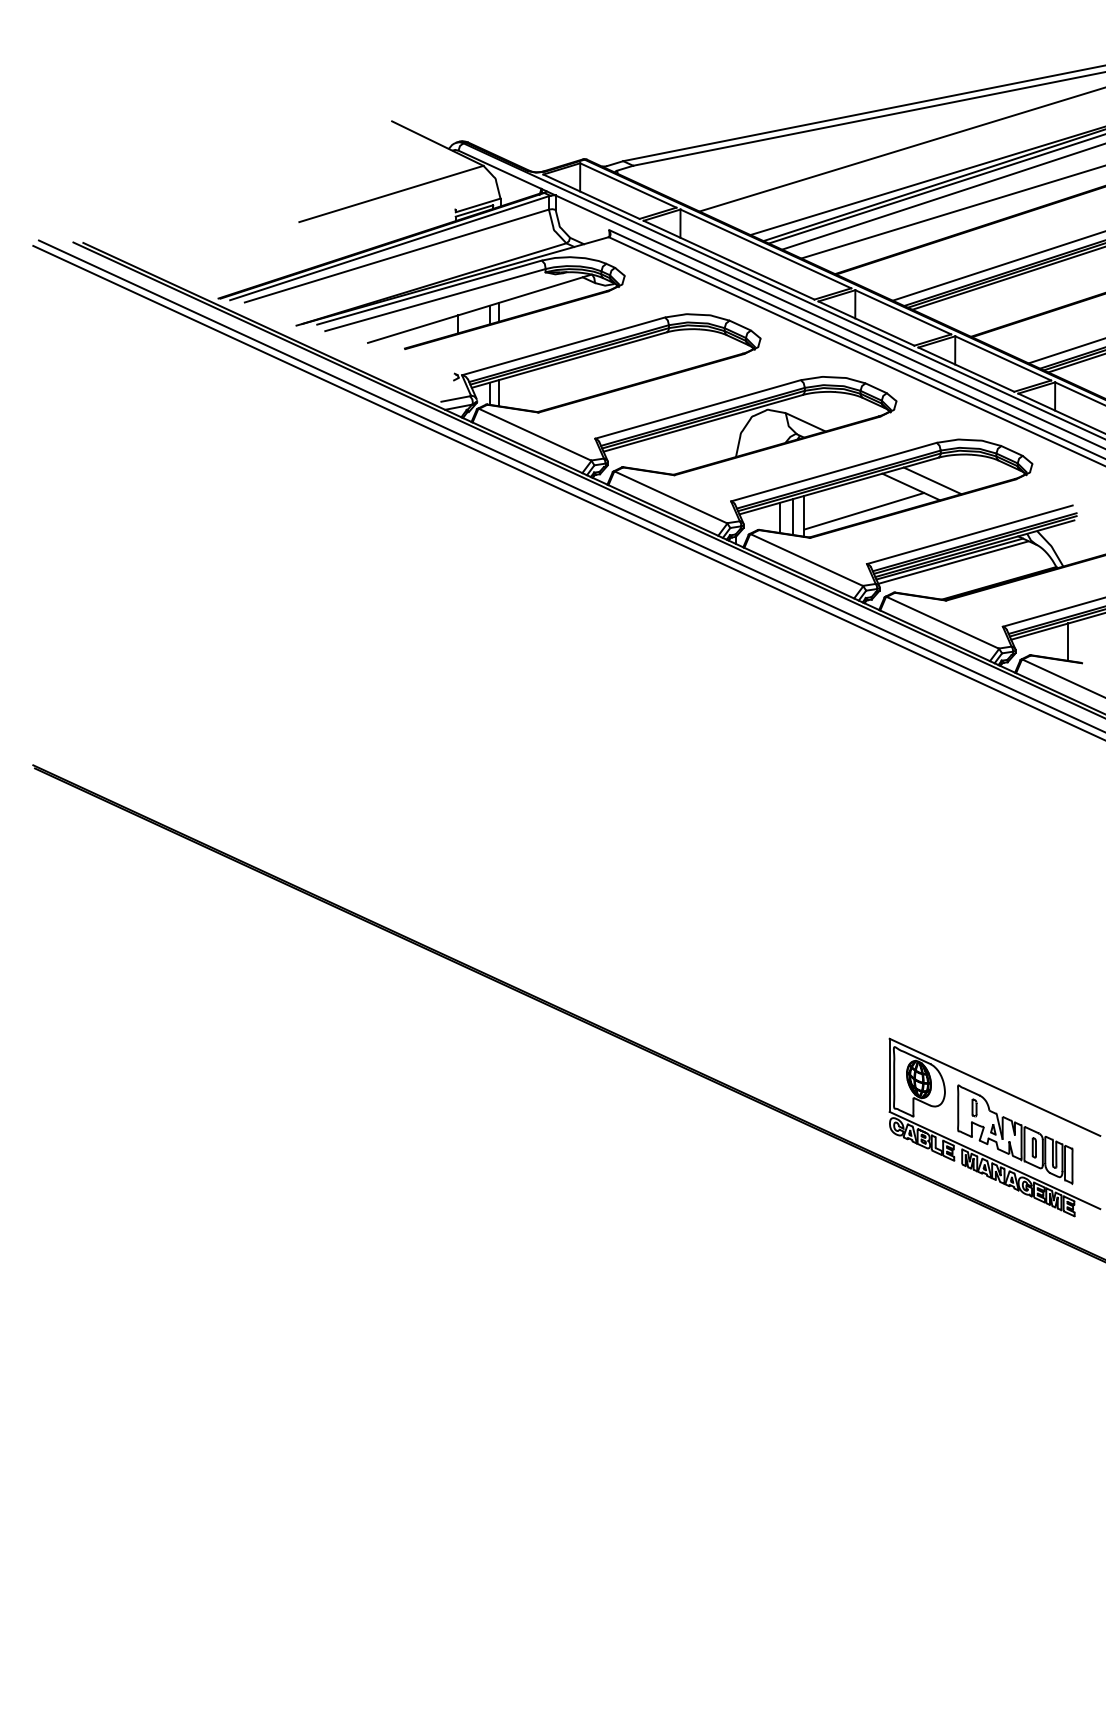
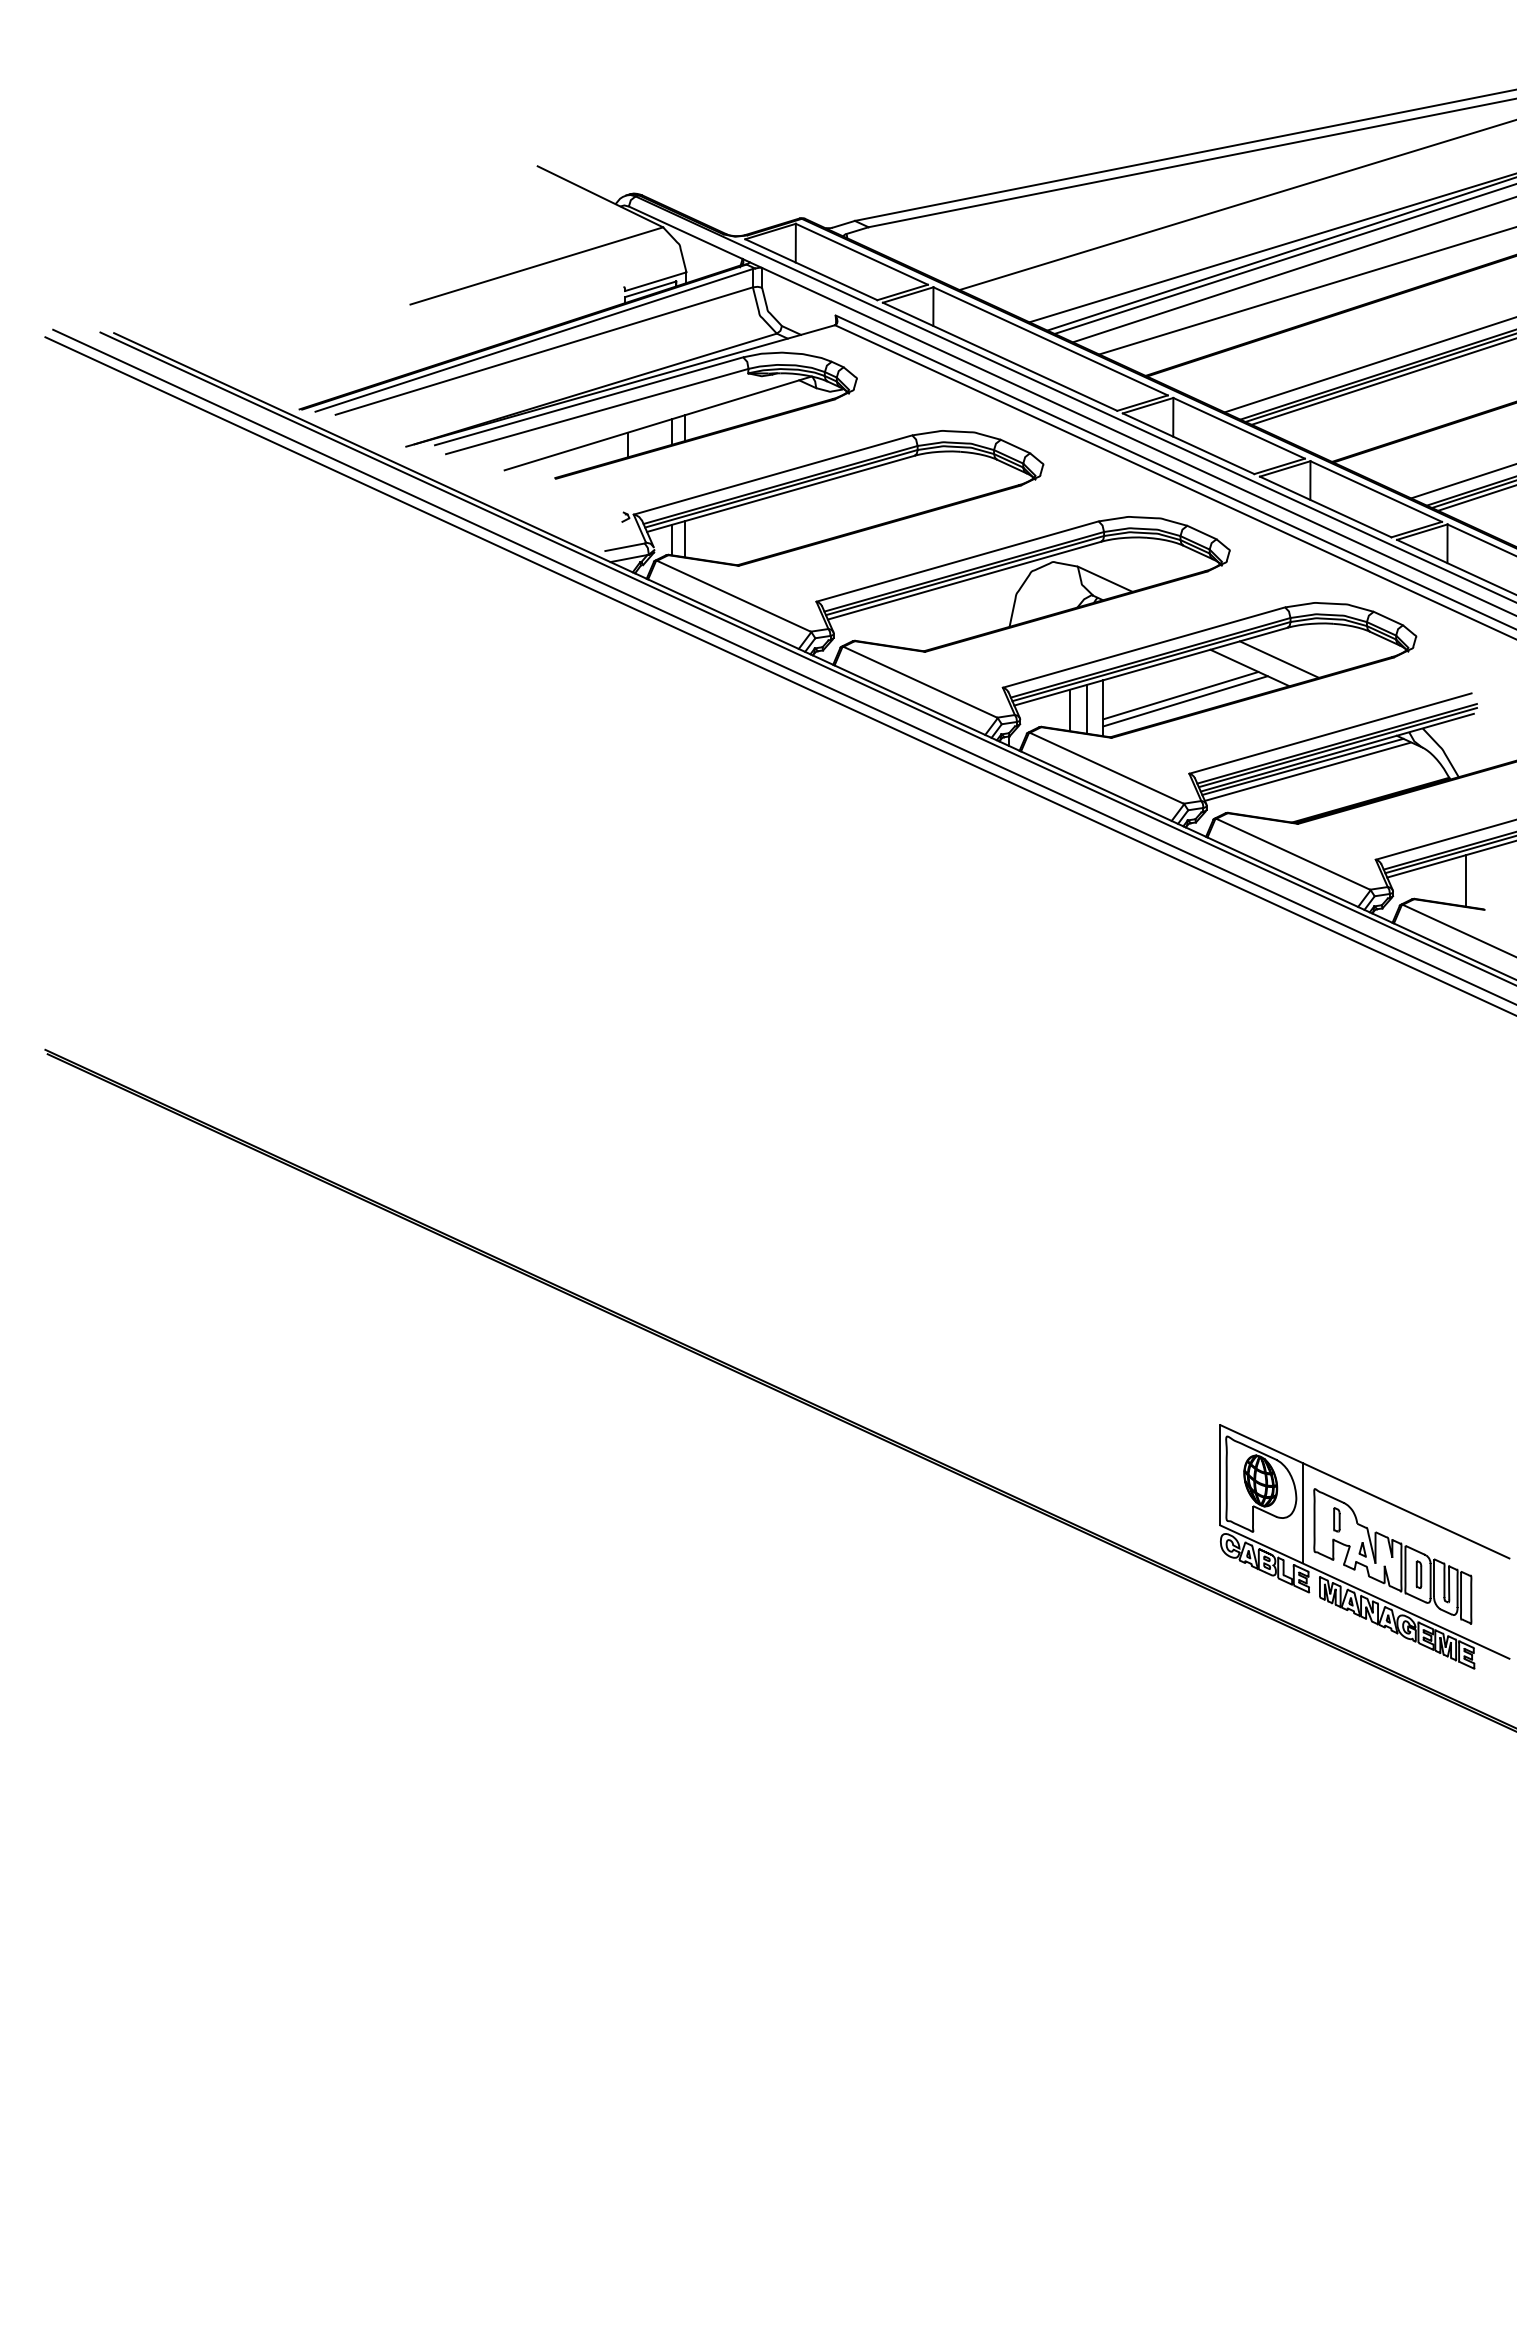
line: (860, 507) -> (1180, 695), added
line: (949, 1102) -> (1302, 1512), added

